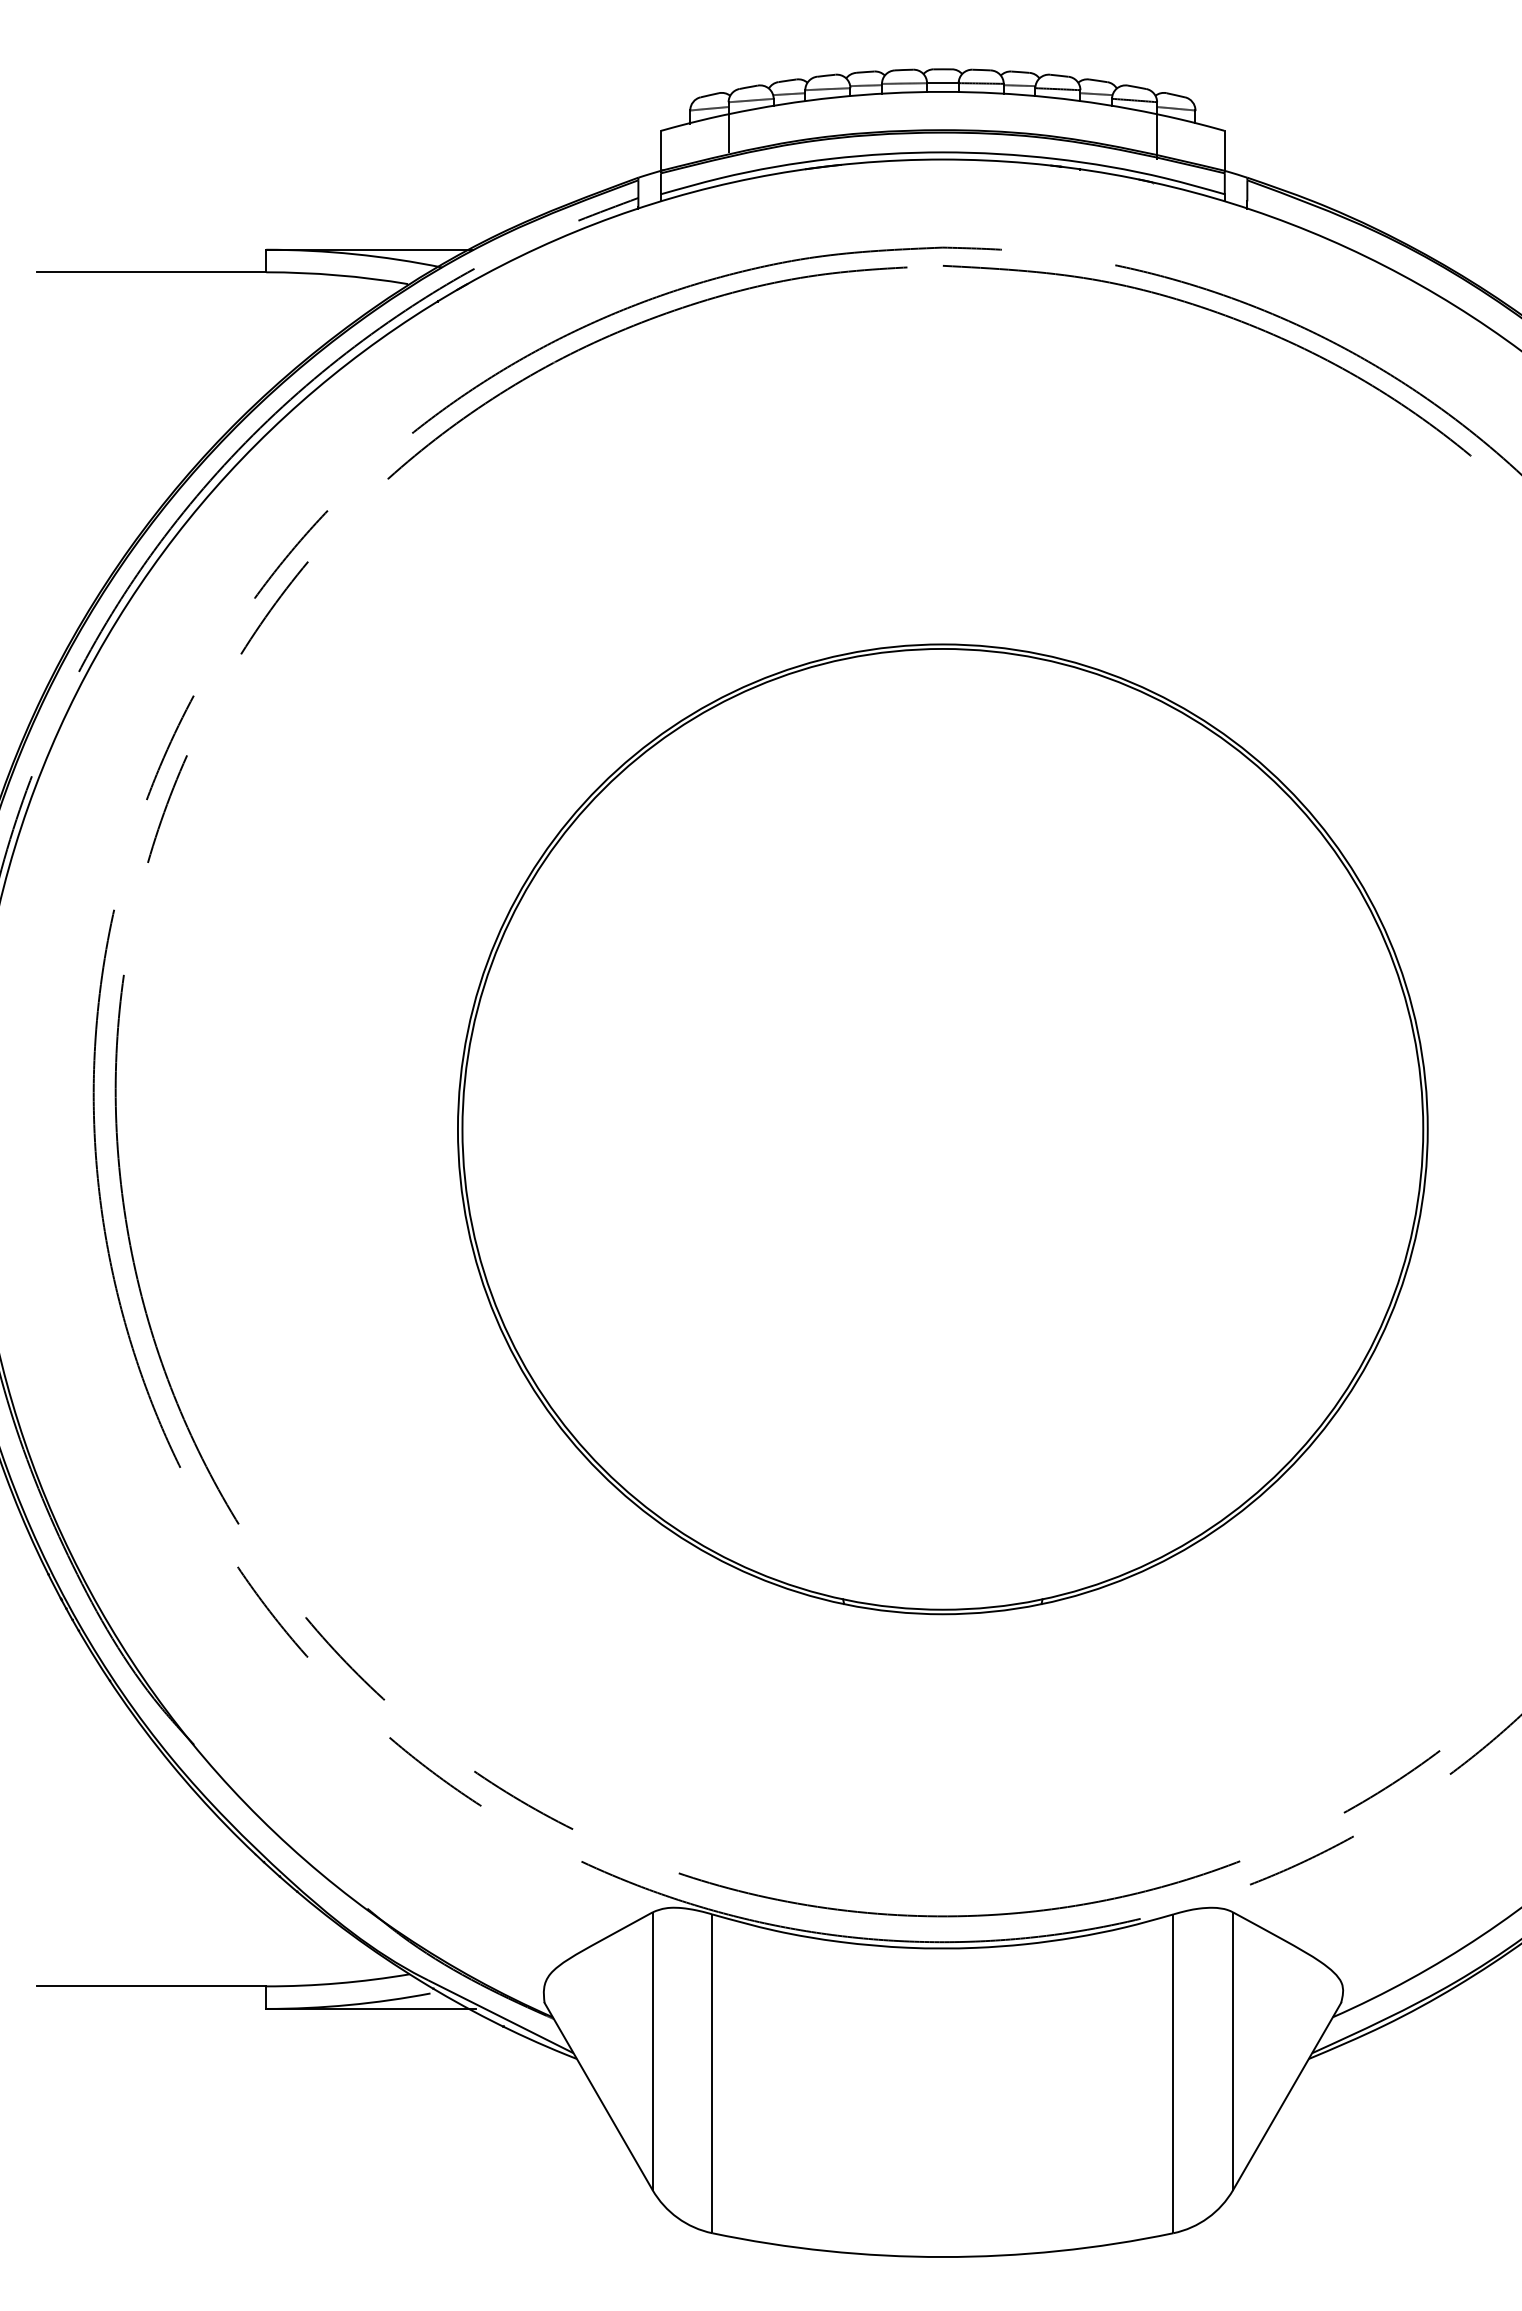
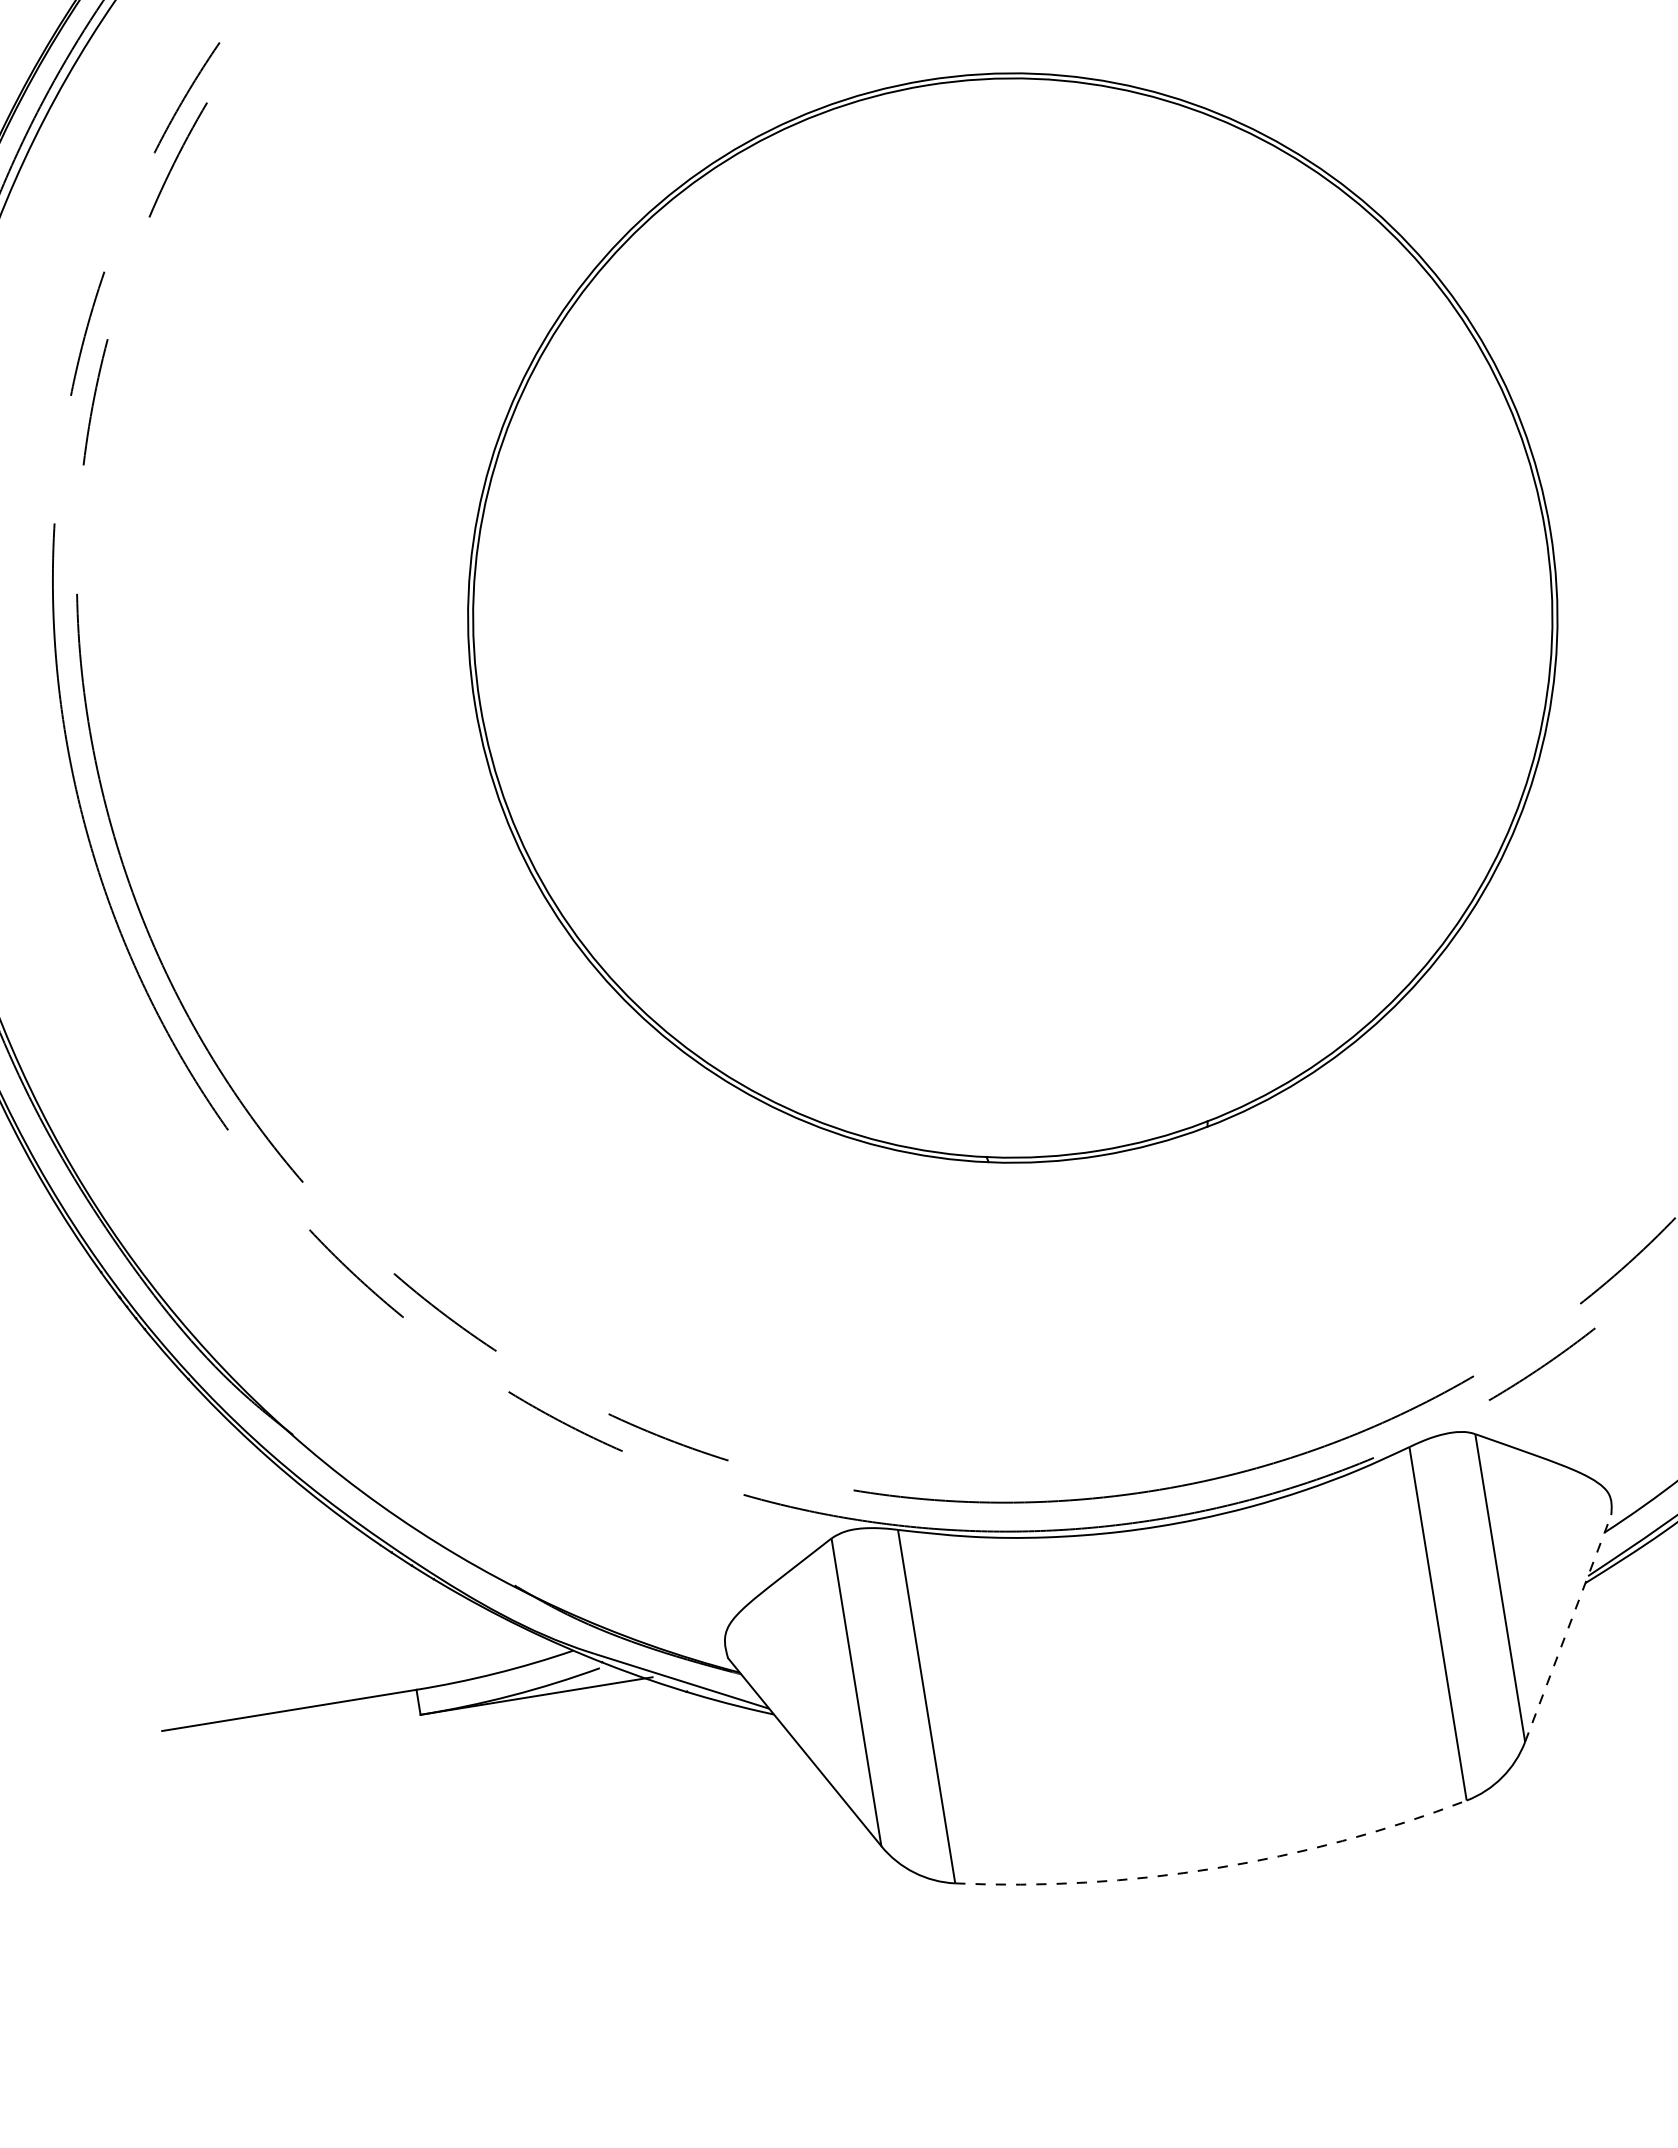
line: (1287, 2096) -> (1568, 1628), solid -> dashed
arc: (942, 2257) -> (1214, 1868), solid -> dashed

